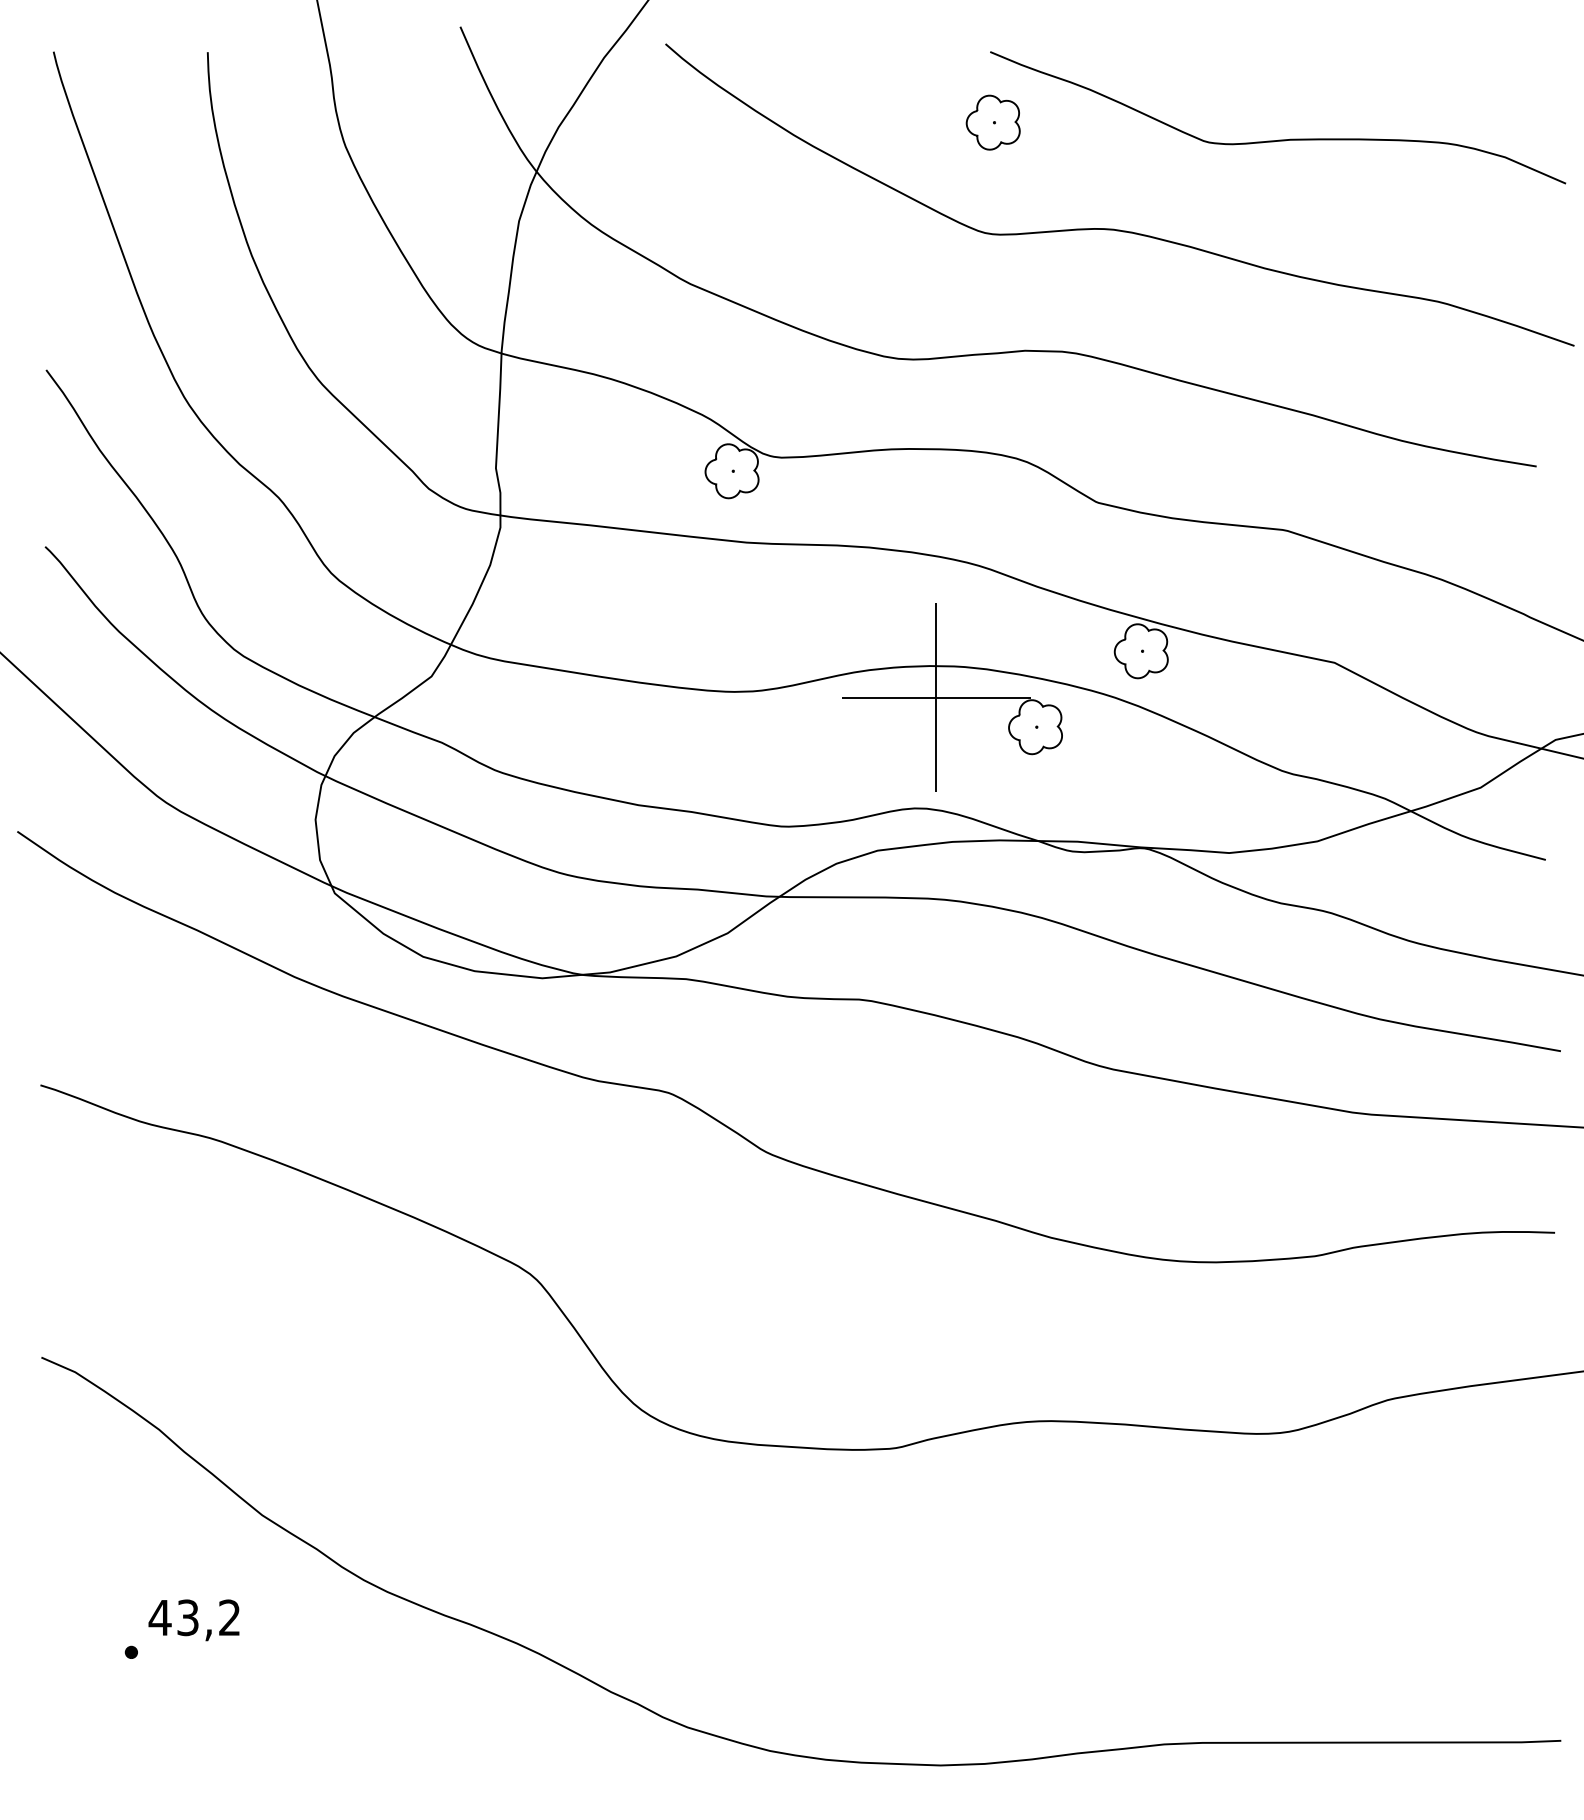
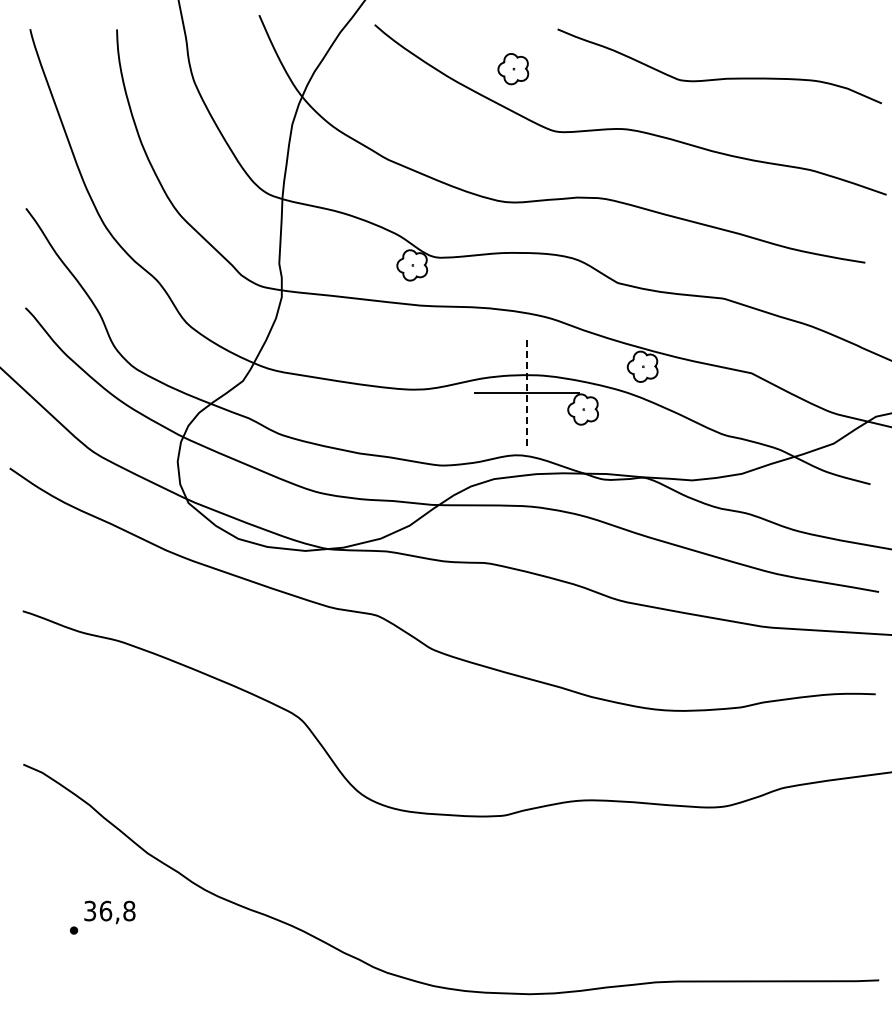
part: (993, 123) -> (513, 69), moved
line: (936, 698) -> (527, 393), solid -> dashed
text: (194, 1616) -> (109, 910), 43,2 -> 36,8

